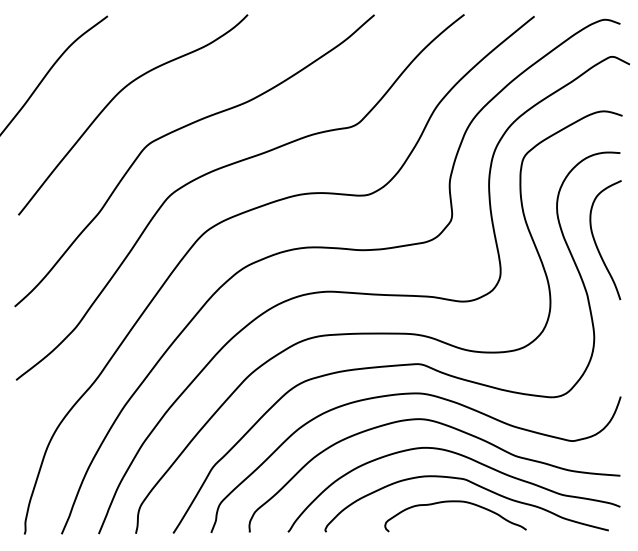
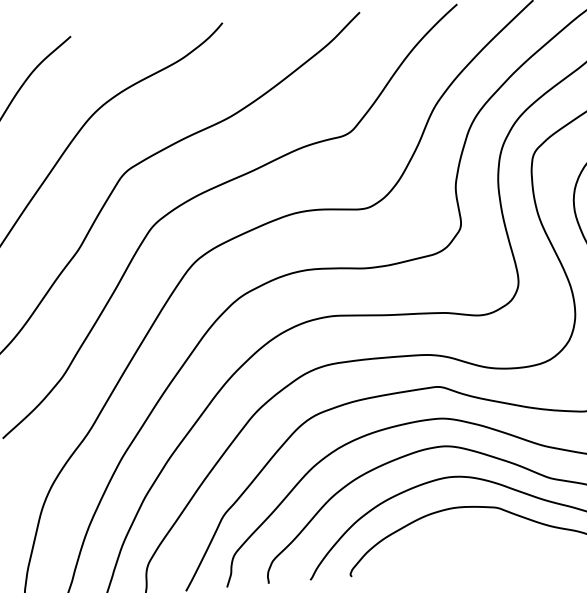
curve: (455, 502) -> (489, 533), removed

